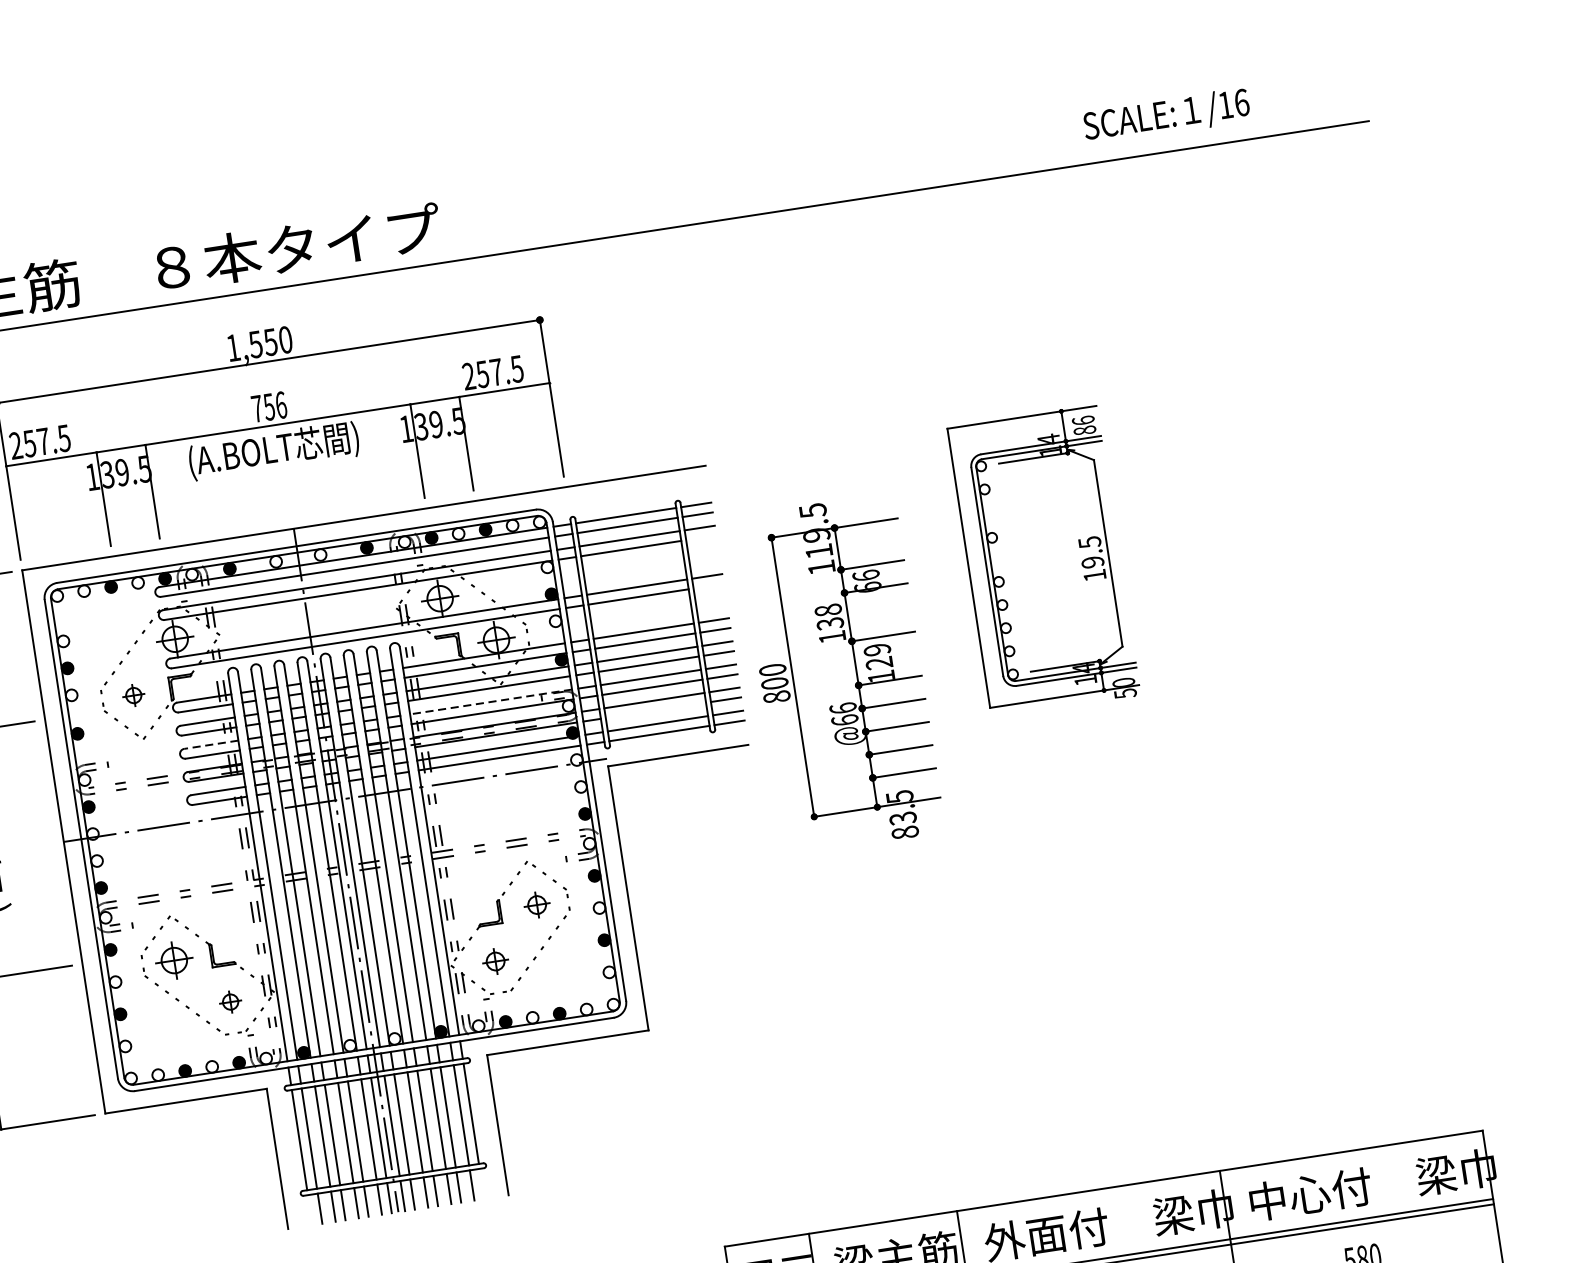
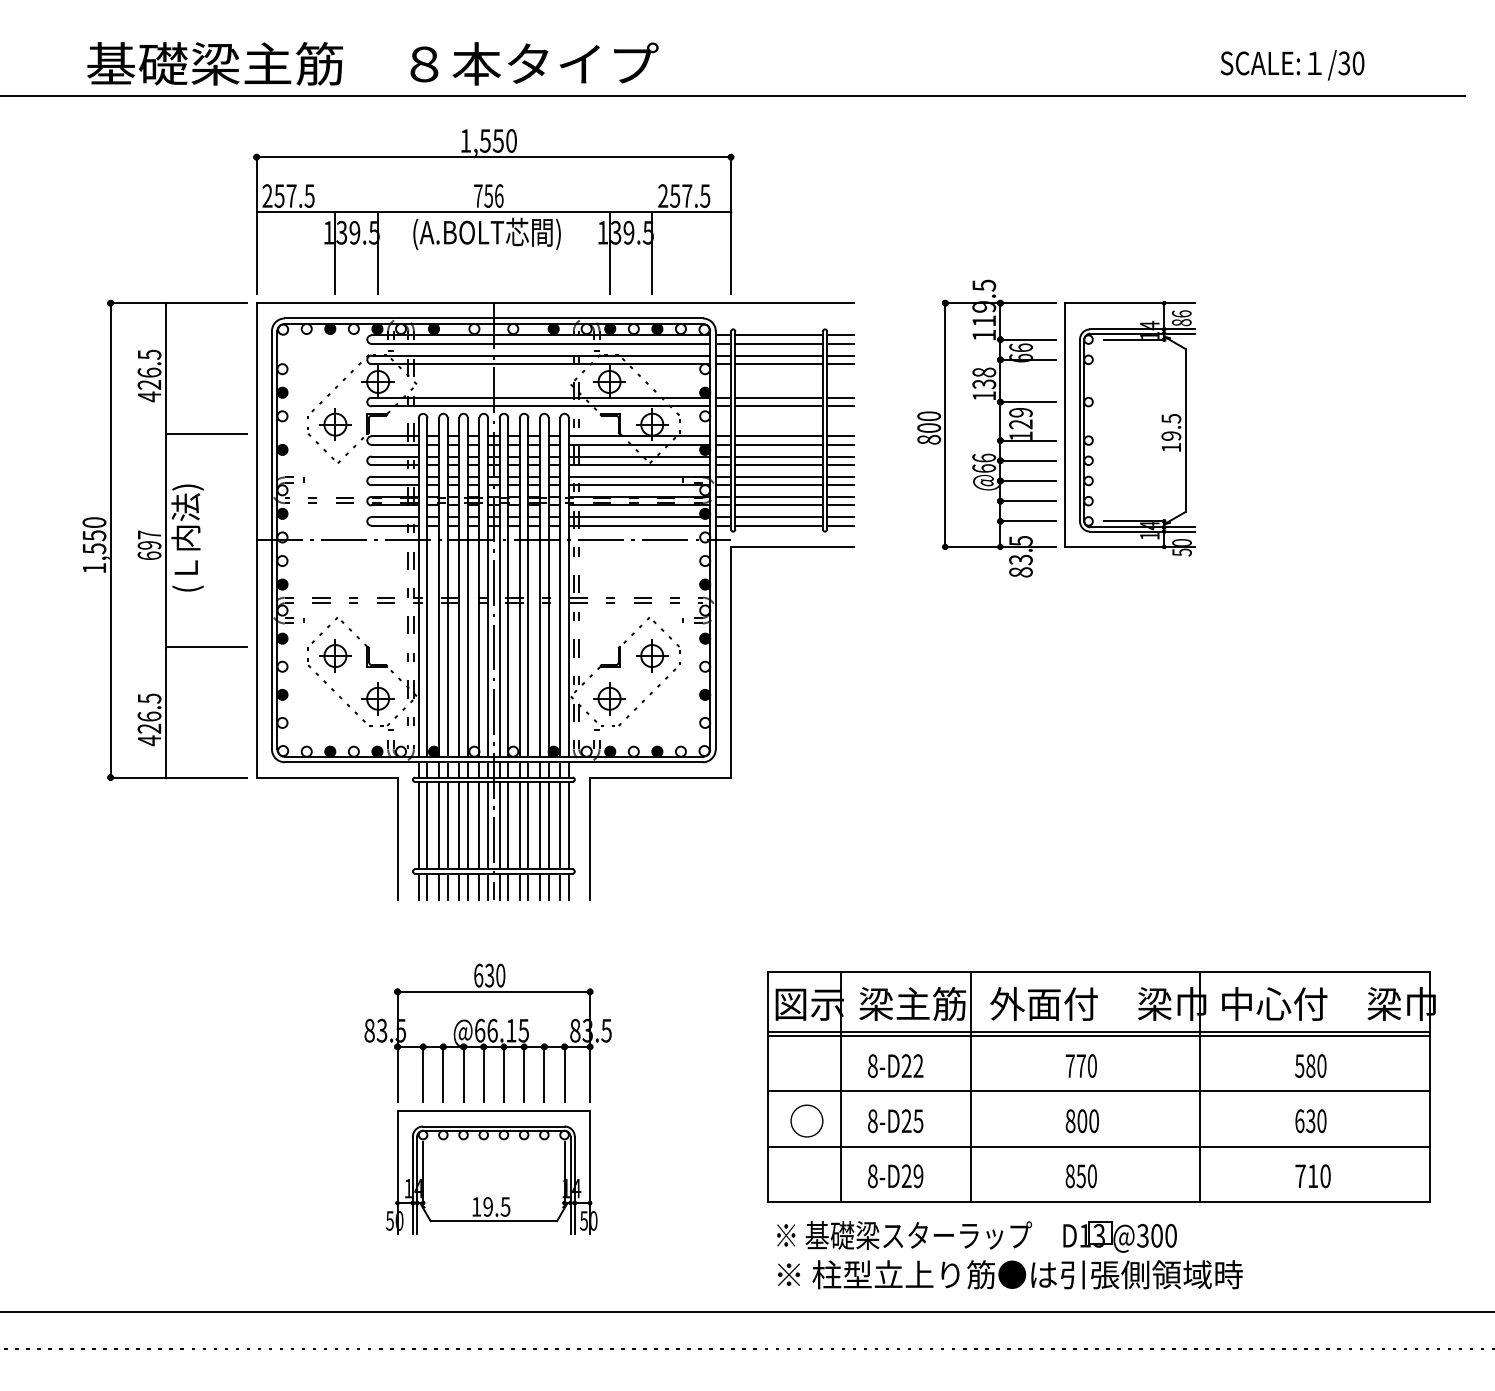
text: (1233, 104) -> (1351, 63), /16 -> /30
line: (701, 538) -> (840, 364), added
line: (708, 586) -> (840, 406), added
part: (840, 673) -> (986, 428), moved
part: (133, 695) -> (335, 424), size x1.67
line: (490, 701) -> (639, 476), dashed -> solid
line: (655, 710) -> (778, 505), added
line: (211, 744) -> (395, 476), dashed -> solid
part: (537, 904) -> (652, 655), size x1.43
part: (495, 961) -> (609, 698), size x1.43
part: (229, 1001) -> (377, 698), size x1.67
line: (481, 1183) -> (568, 886), added
line: (309, 1209) -> (418, 886), added

